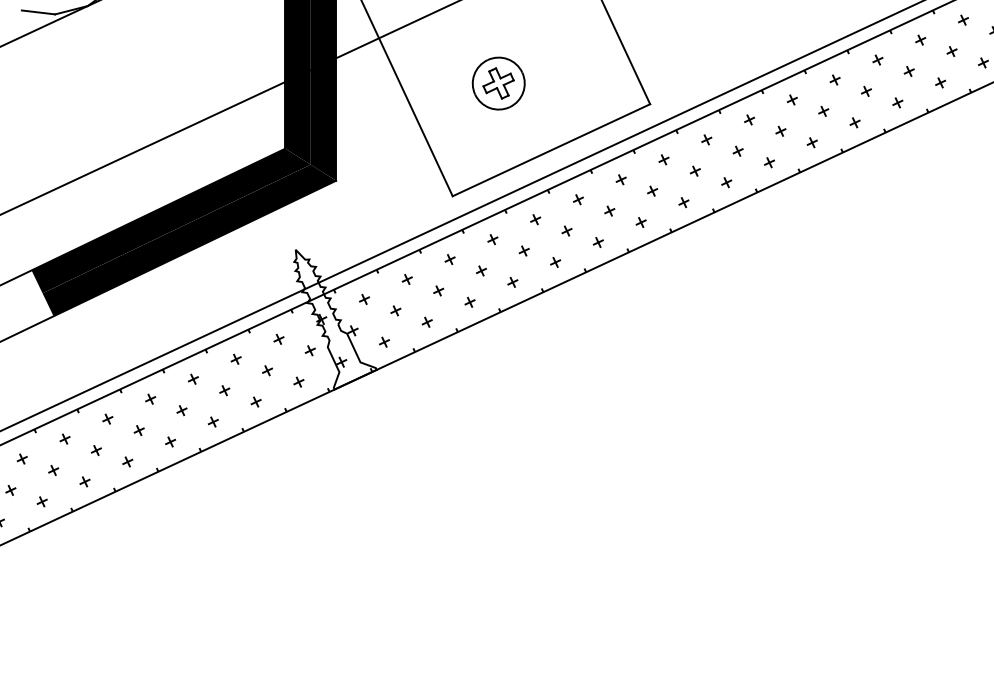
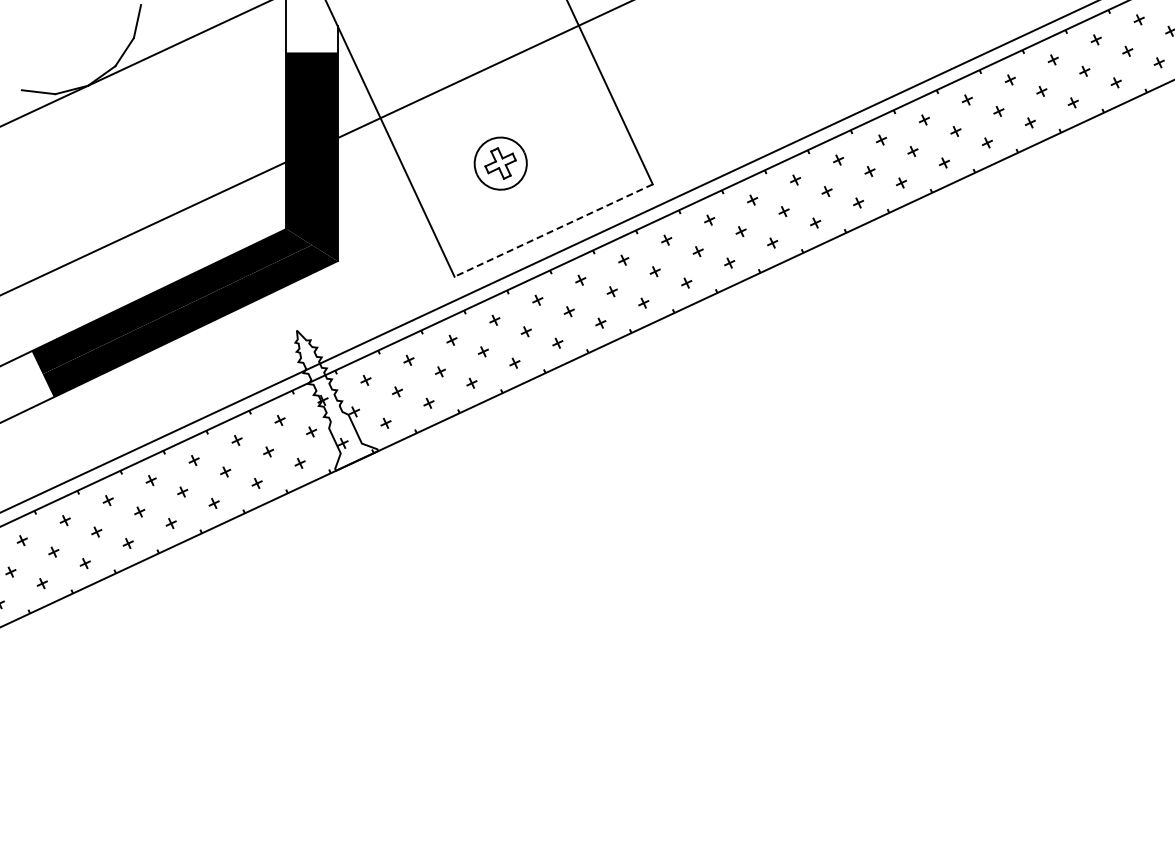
line: (551, 150) -> (553, 230), solid -> dashed

